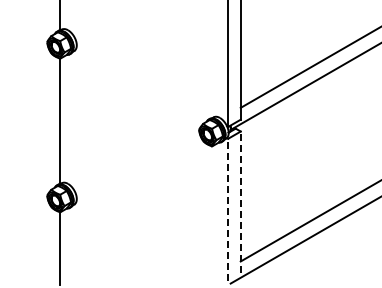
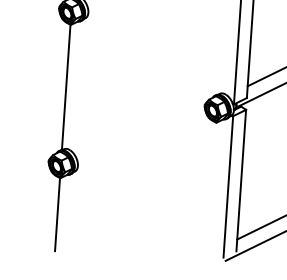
line: (240, 202) -> (241, 180), dashed -> solid
line: (228, 209) -> (228, 186), dashed -> solid

